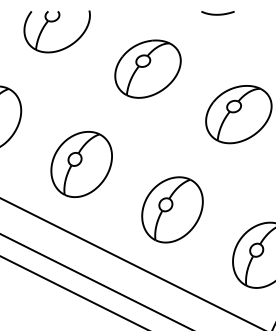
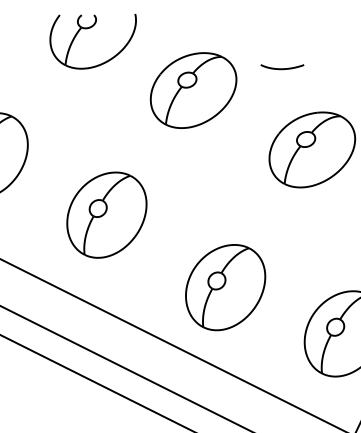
curve: (217, 13) -> (281, 67), moved
part: (53, 22) -> (88, 29), moved
part: (172, 209) -> (225, 287), moved

